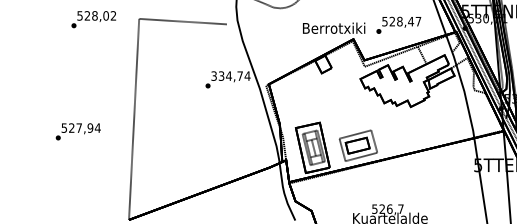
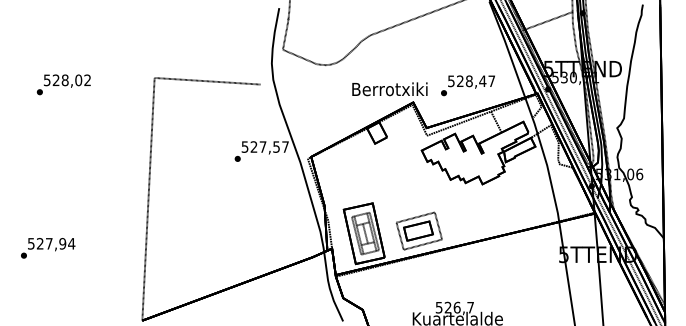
text: (93, 19) -> (63, 84), moved
text: (231, 75) -> (265, 146), 334,74 -> 527,57
text: (78, 131) -> (48, 248), moved

